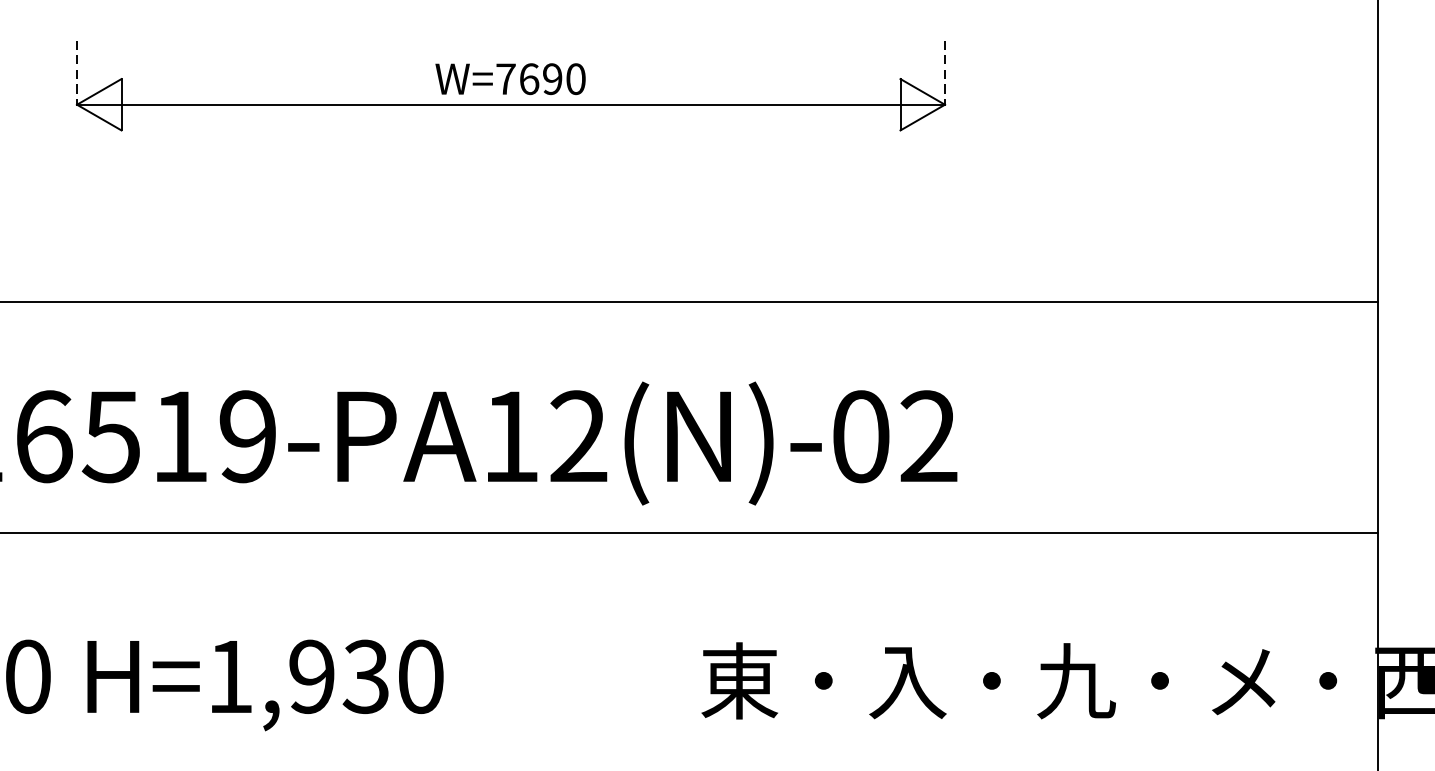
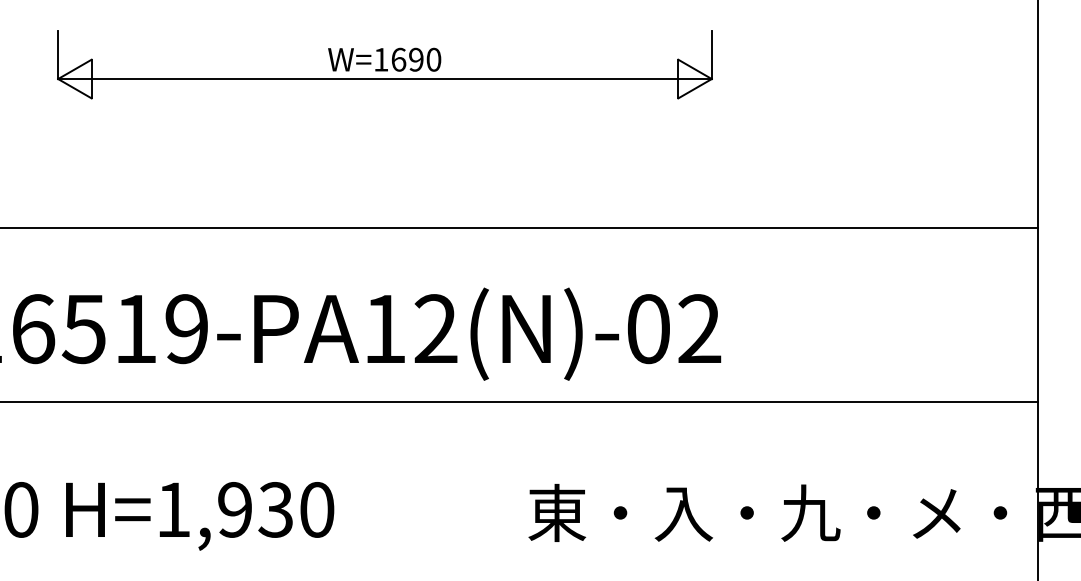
line: (77, 73) -> (58, 55), dashed -> solid
line: (944, 73) -> (711, 55), dashed -> solid
text: (506, 78) -> (381, 59), W=7690 -> W=1690

